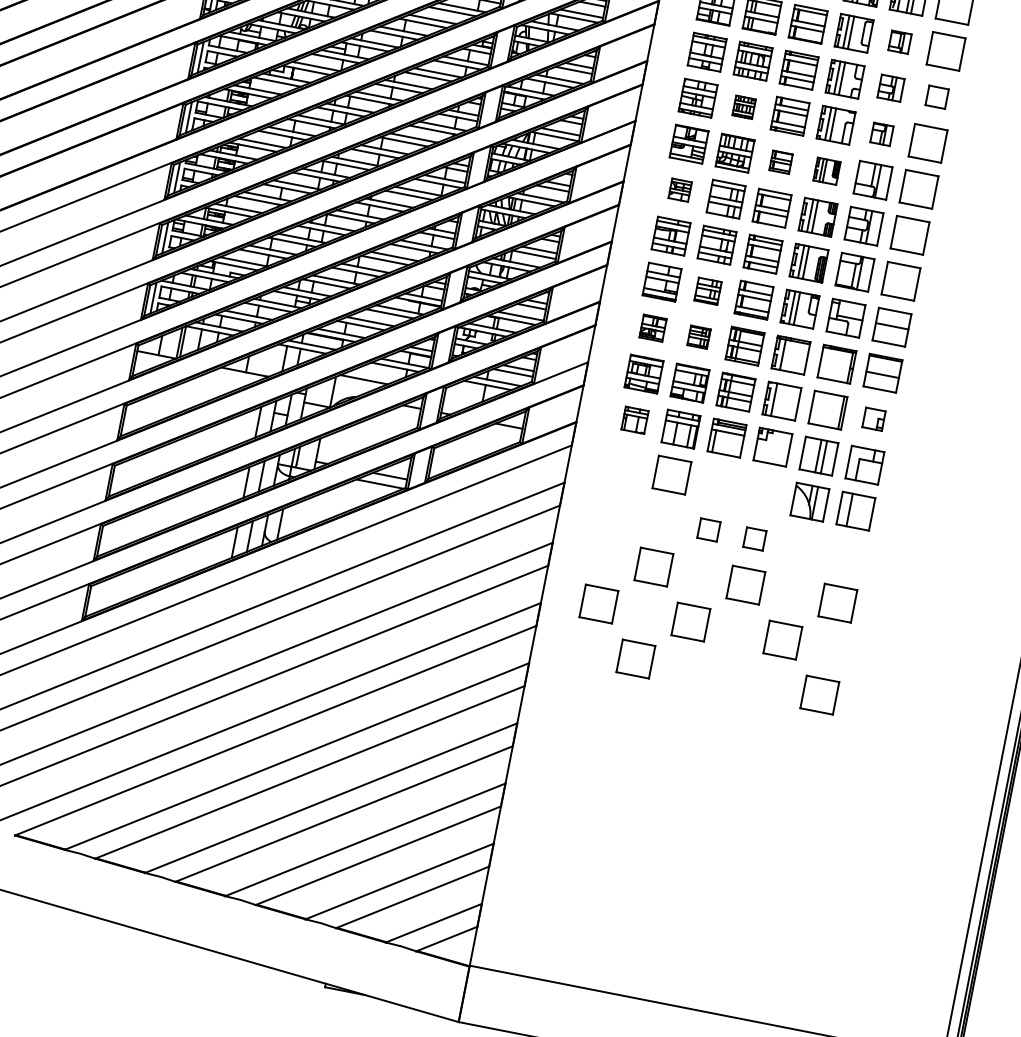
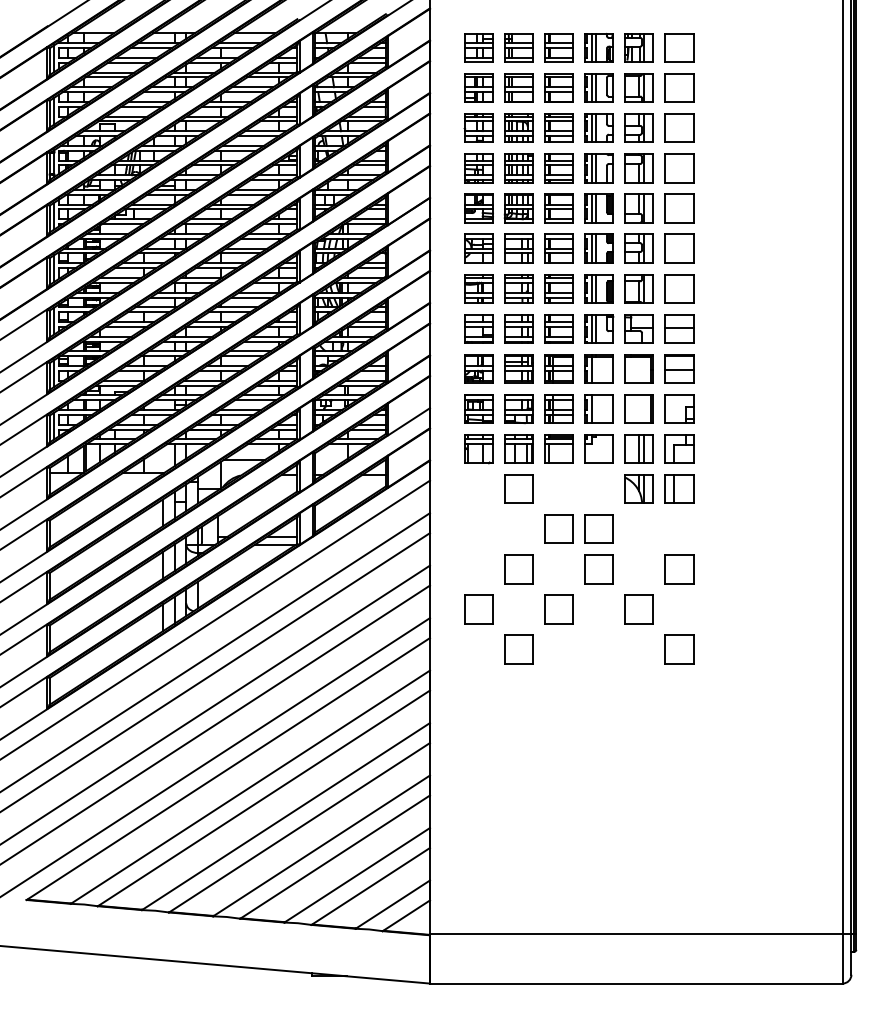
part: (899, 41) -> (638, 87), size x1.67
part: (890, 87) -> (638, 127), size x1.43
part: (937, 96) -> (679, 127), size x1.67
part: (743, 107) -> (518, 168), size x1.67
part: (881, 134) -> (638, 168), size x1.67
part: (780, 162) -> (558, 208), size x1.67
part: (826, 171) -> (598, 208), size x1.43
part: (679, 190) -> (478, 248), size x1.67
part: (707, 290) -> (518, 328), size x1.43
part: (652, 327) -> (478, 368), size x1.43
part: (698, 336) -> (518, 368), size x1.67
part: (874, 418) -> (679, 408), size x1.67
part: (634, 420) -> (478, 449), size x1.43
part: (708, 529) -> (558, 528), size x1.67
part: (754, 538) -> (598, 528), size x1.67

